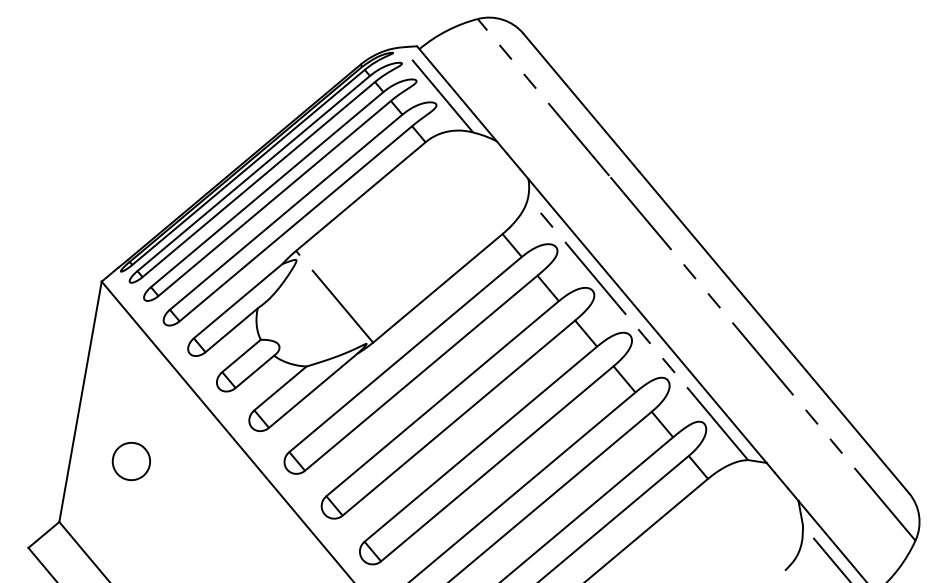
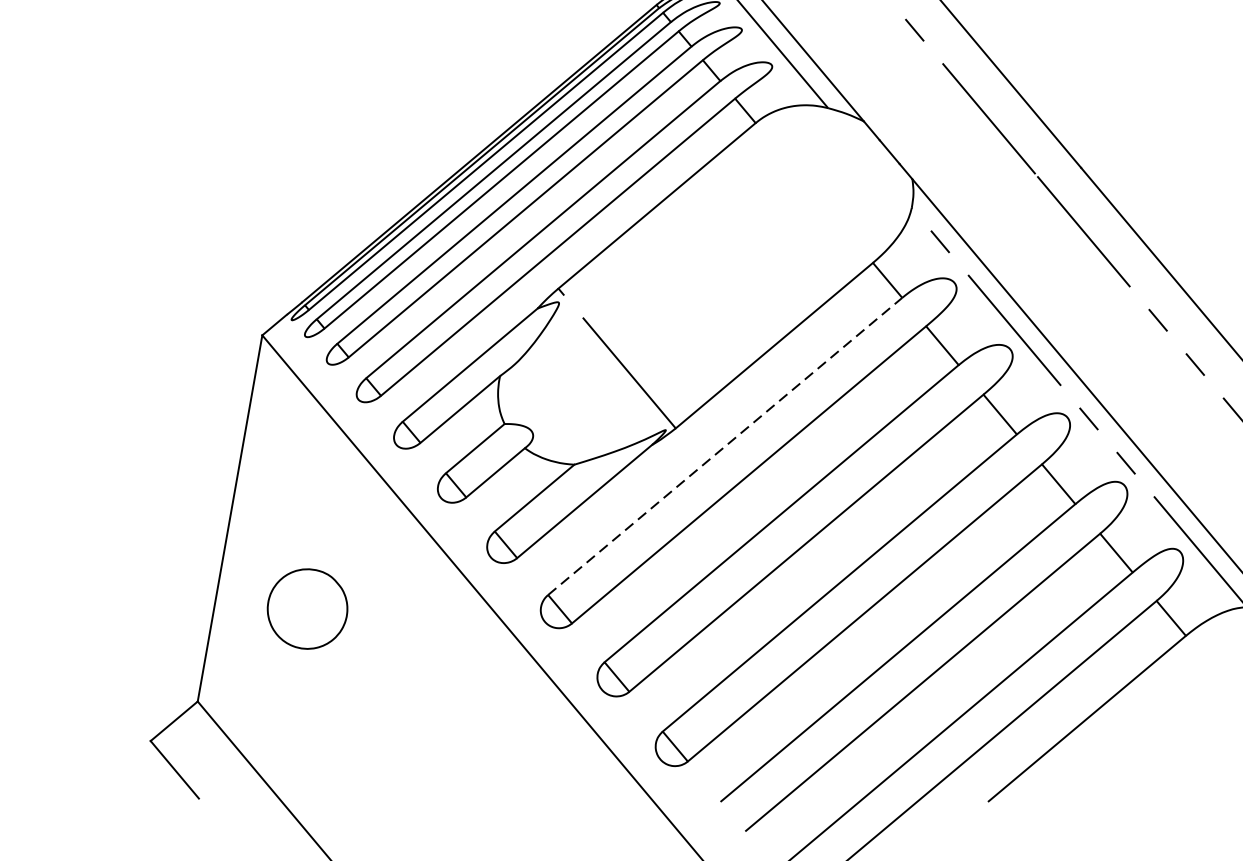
line: (405, 354) -> (725, 446), solid -> dashed
part: (131, 461) -> (307, 609), size x1.4

